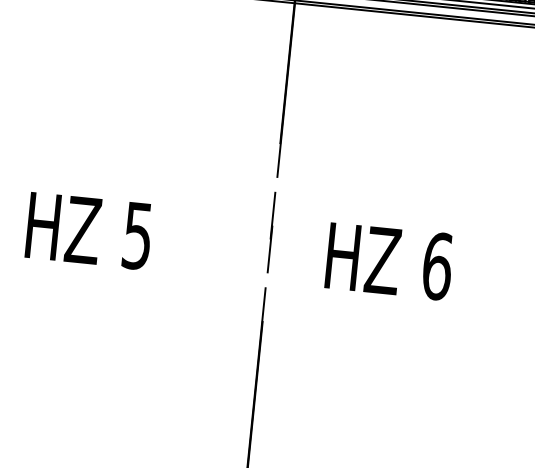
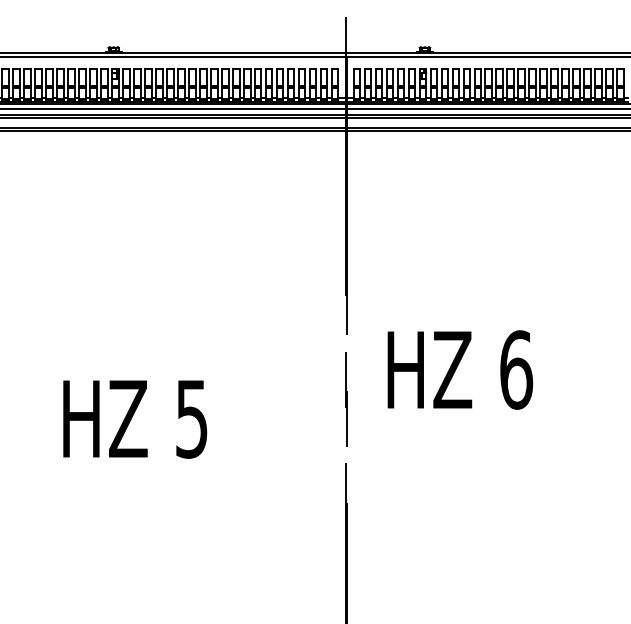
text: (389, 261) -> (460, 369), moved

